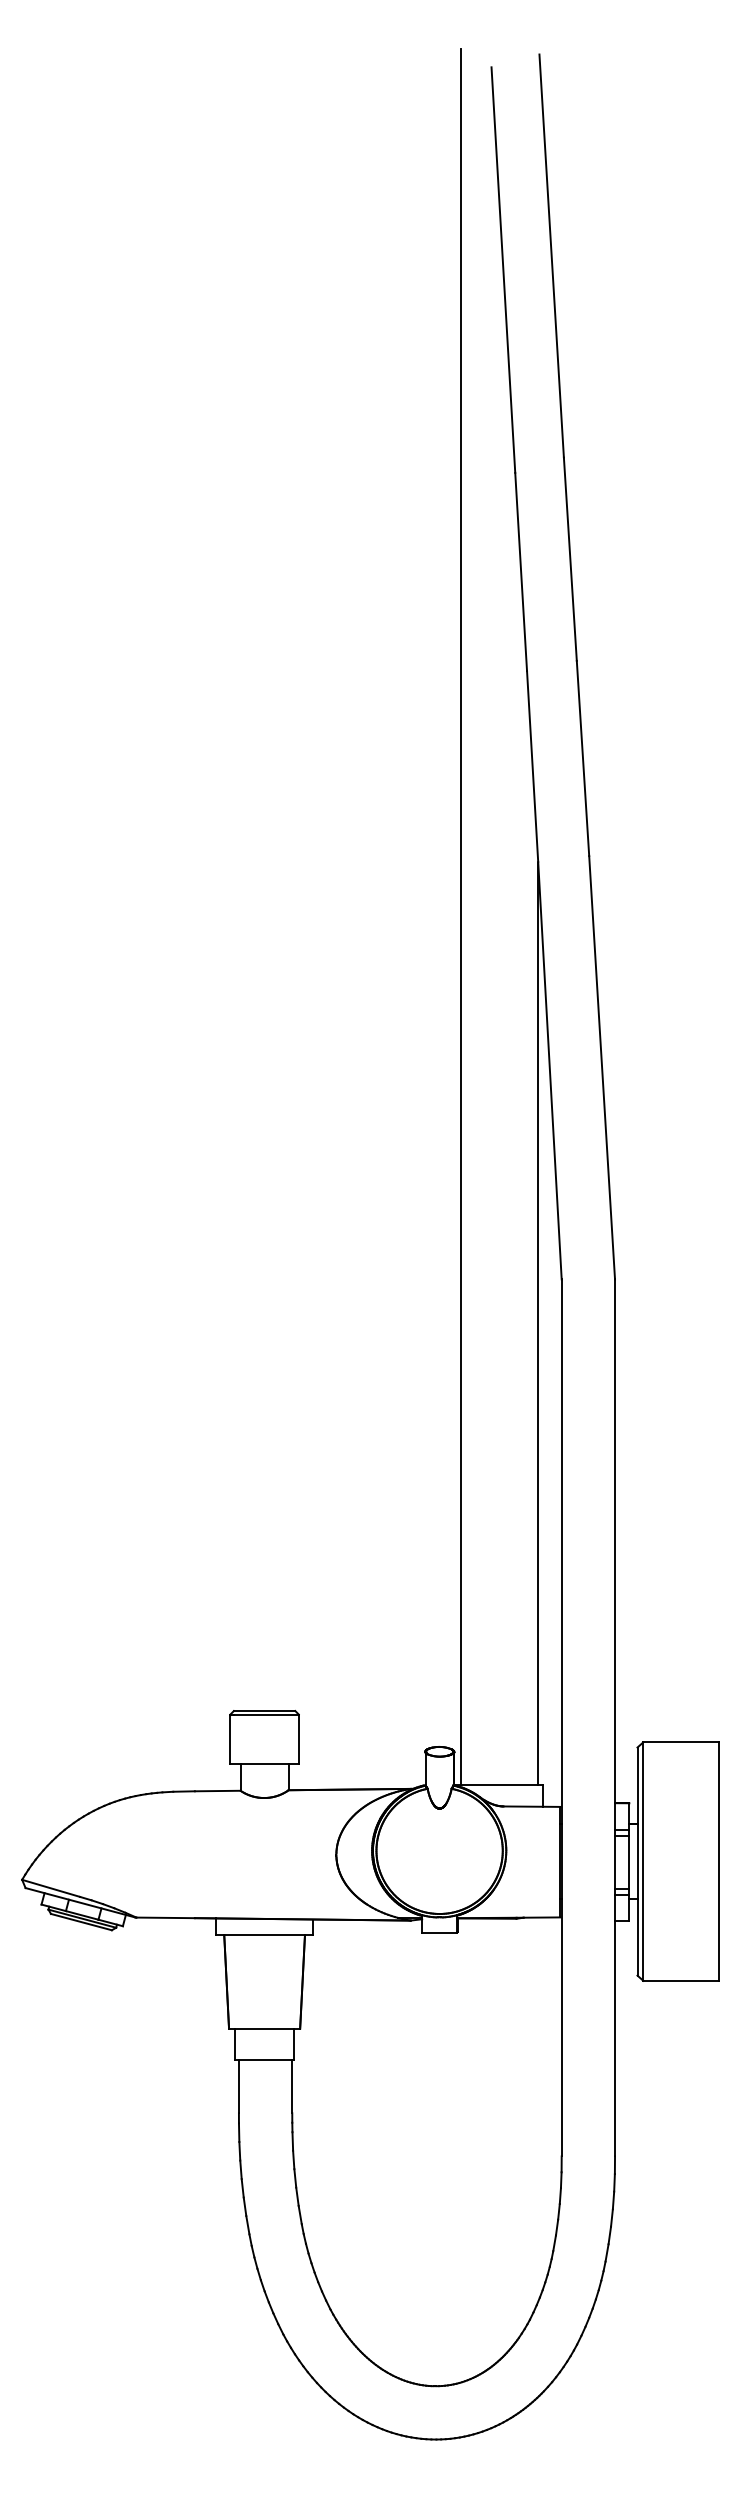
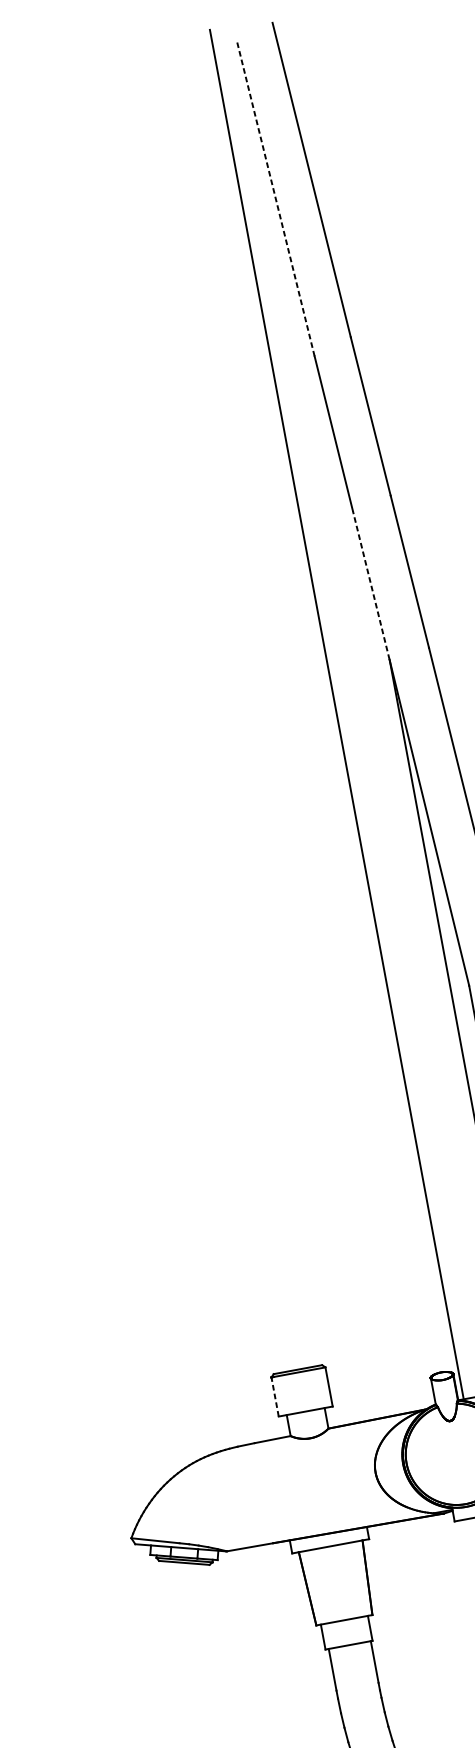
line: (503, 269) -> (275, 197), solid -> dashed
line: (532, 766) -> (371, 585), solid -> dashed
line: (230, 1739) -> (275, 1397), solid -> dashed

